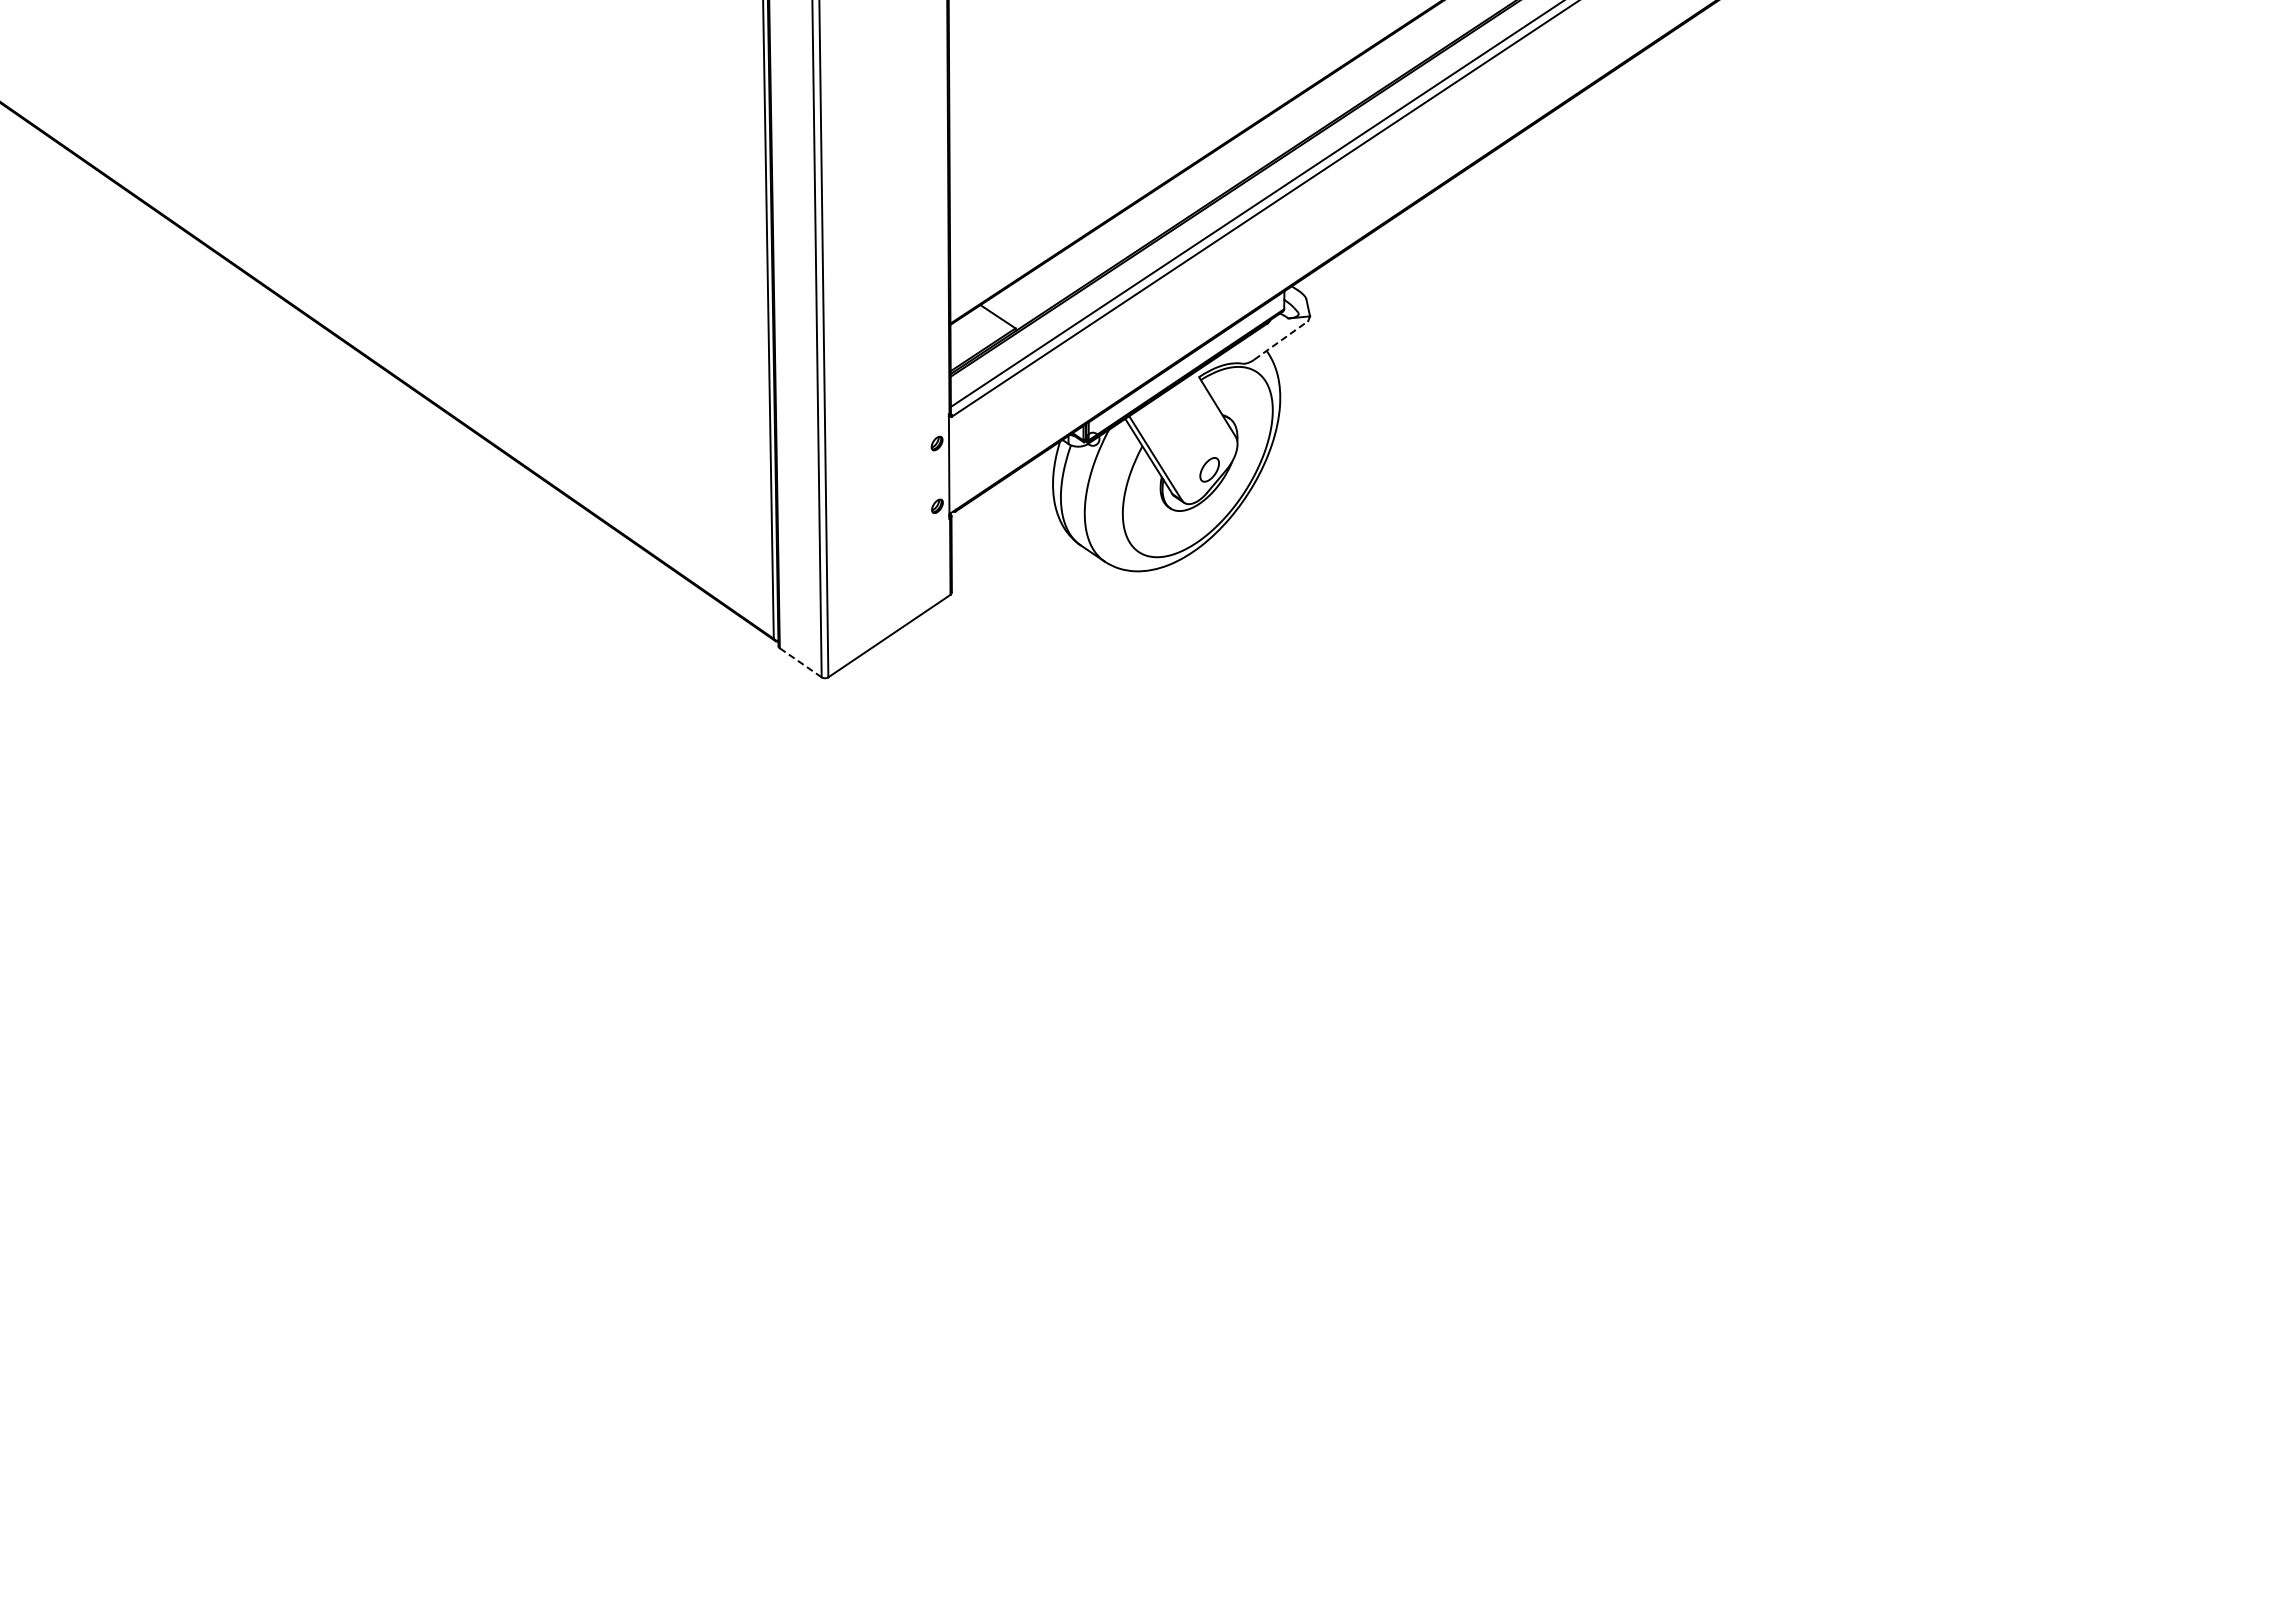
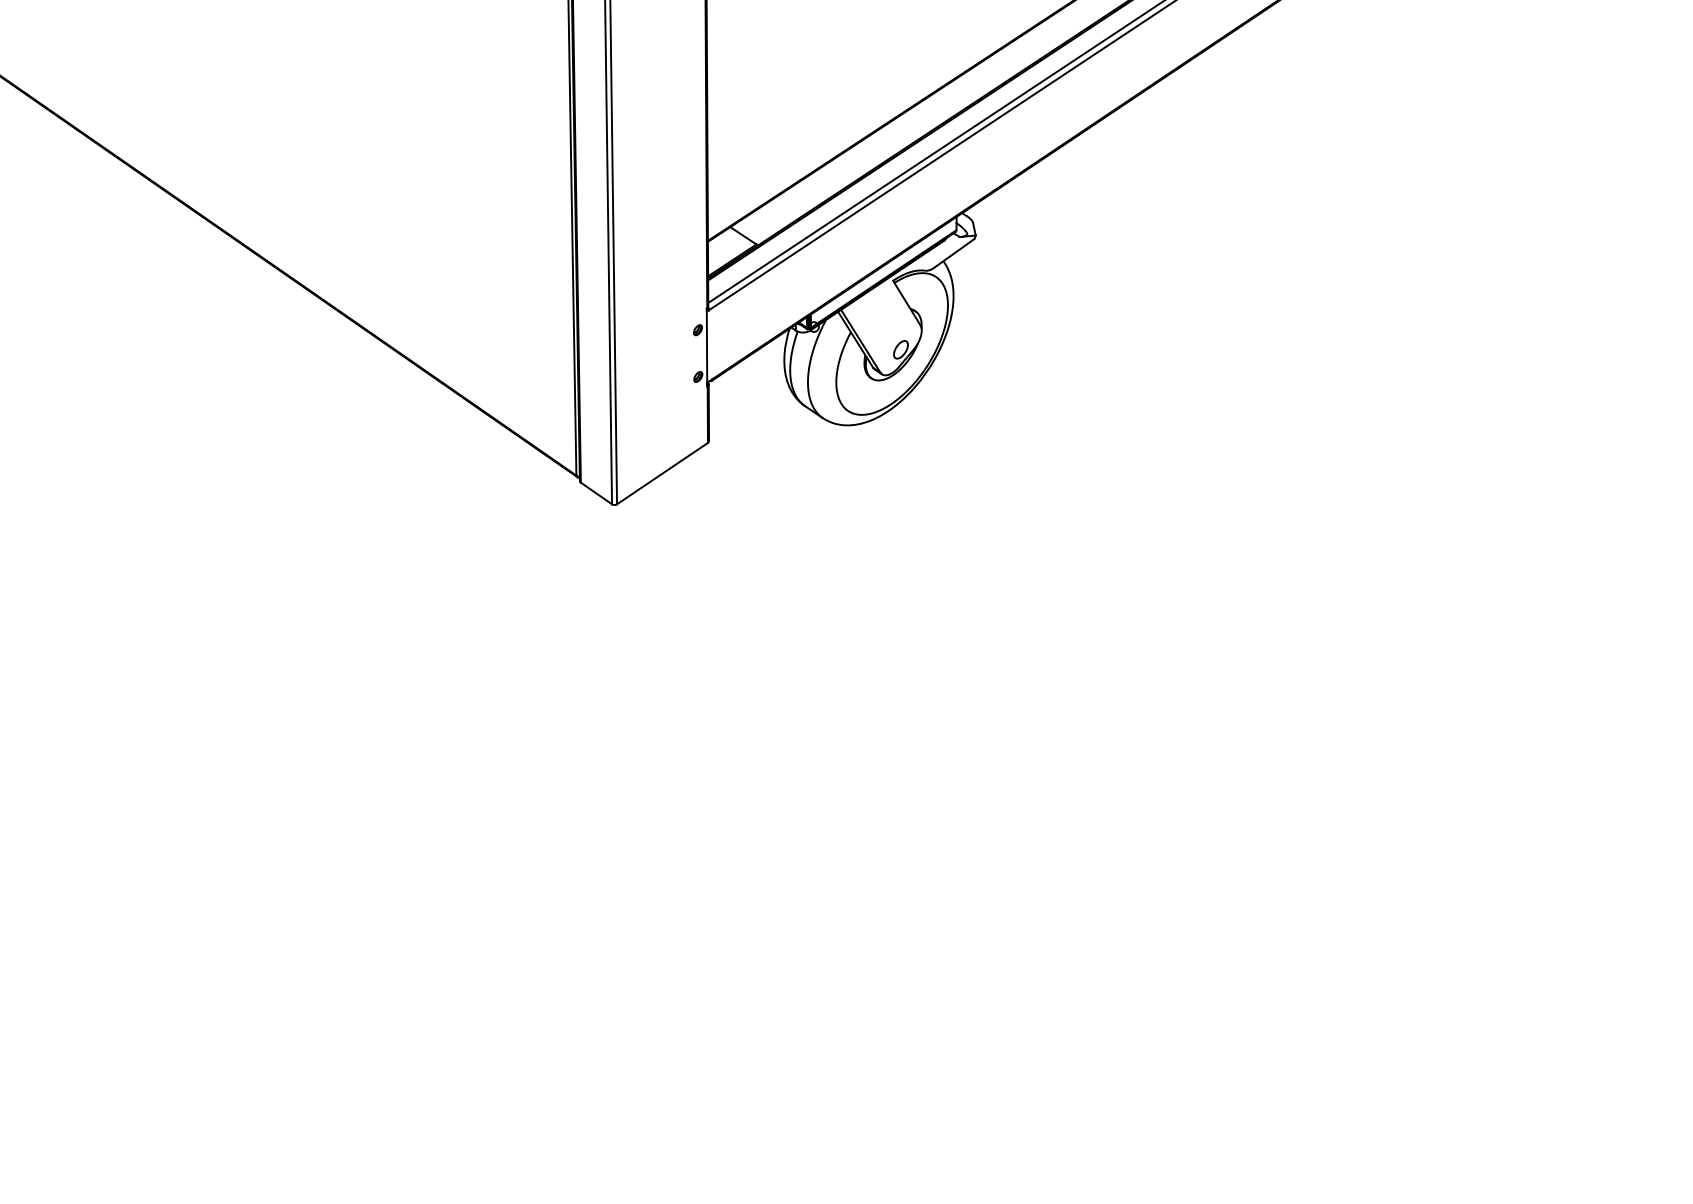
line: (1281, 340) -> (954, 253), dashed -> solid
line: (801, 663) -> (597, 494), dashed -> solid

